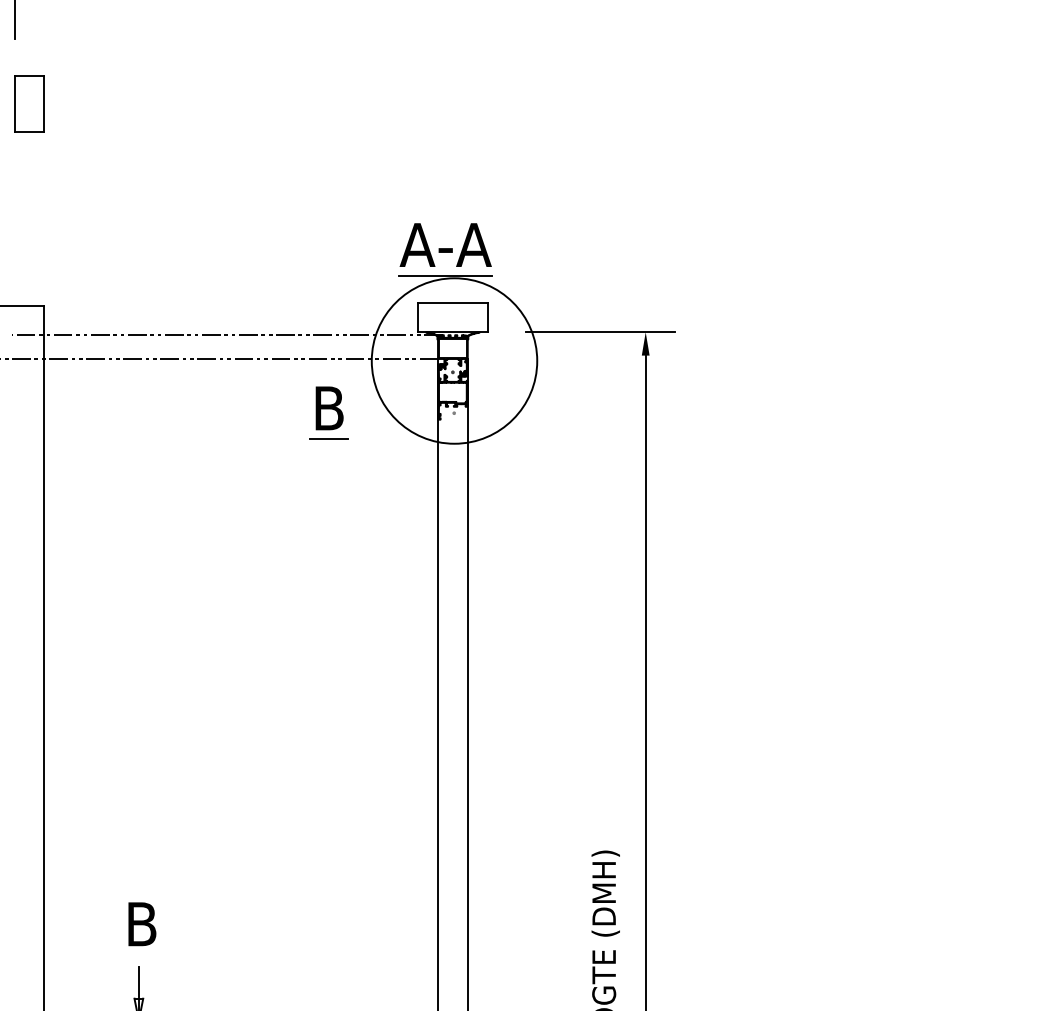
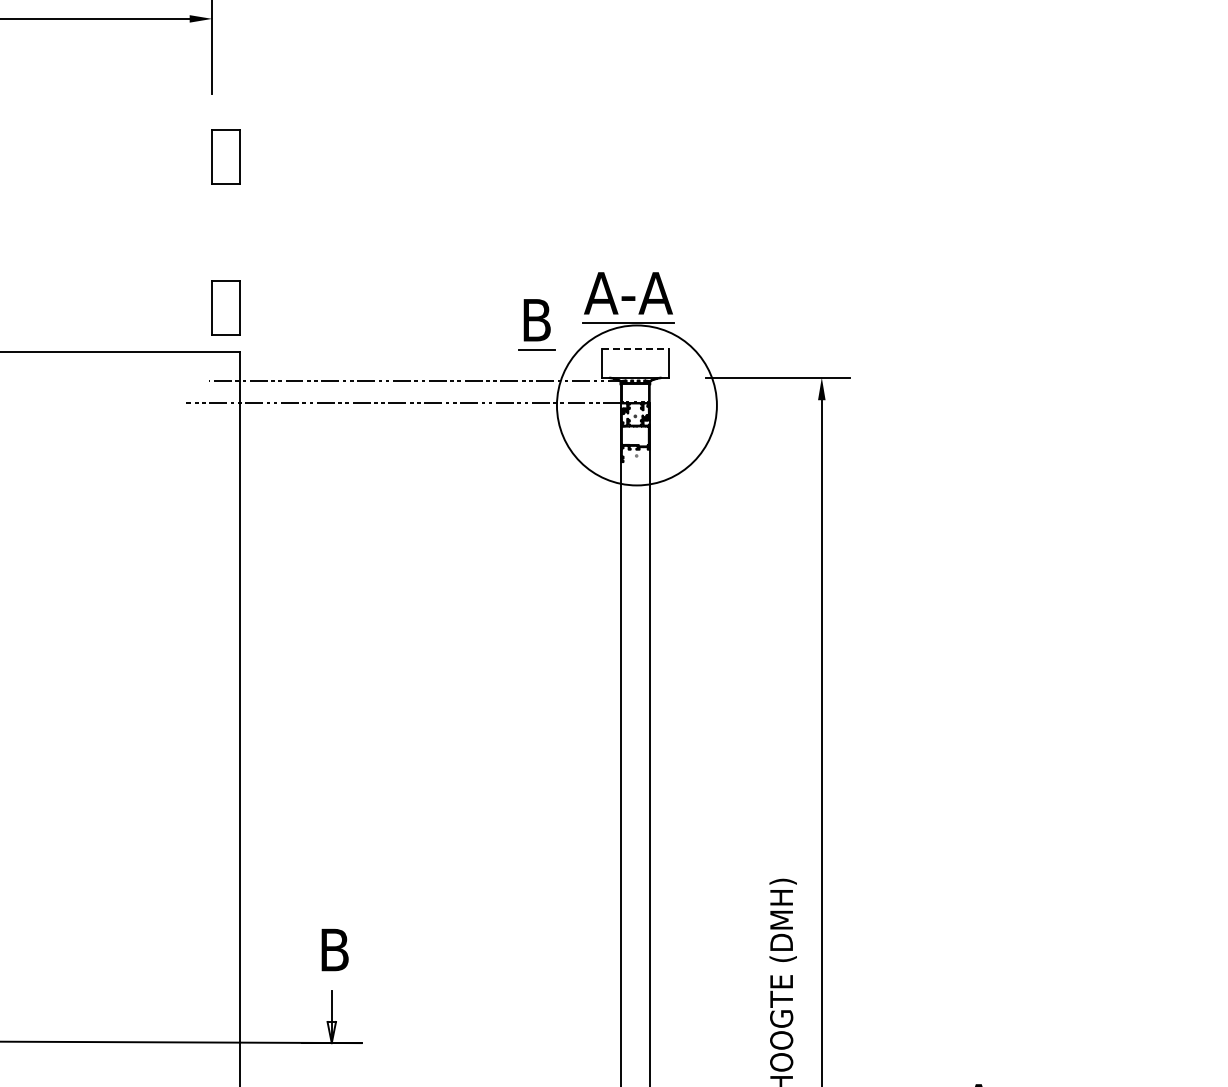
part: (28, 259) -> (225, 307), added
line: (453, 303) -> (635, 349), solid -> dashed
part: (328, 412) -> (536, 324), moved

